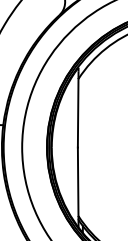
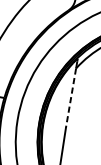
line: (78, 113) -> (71, 98), solid -> dashed

